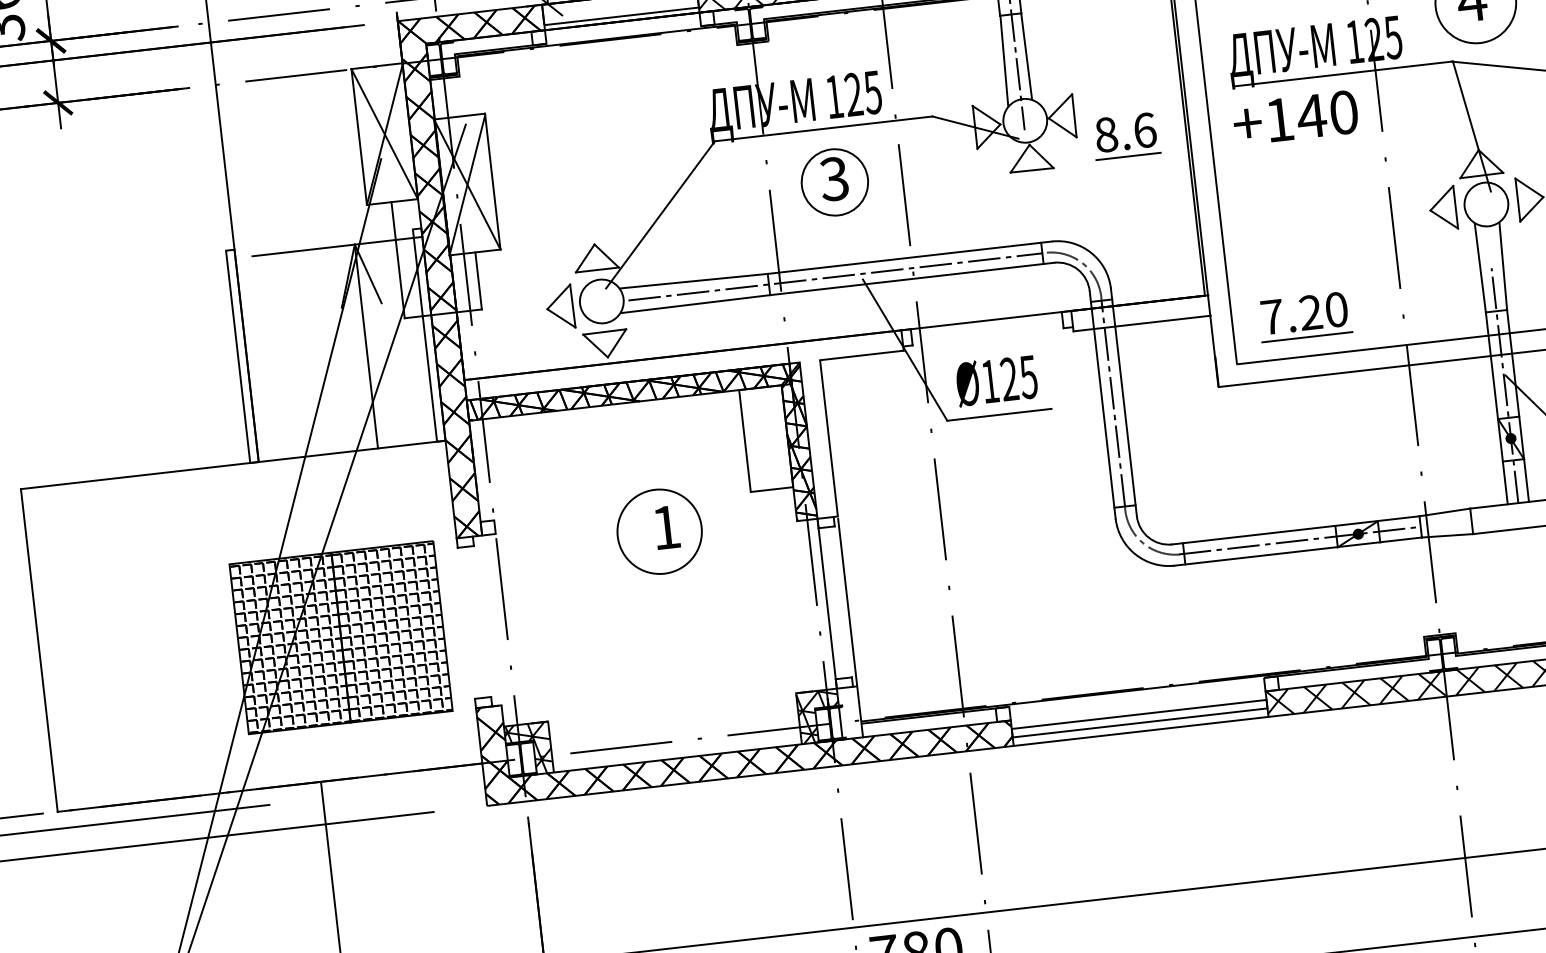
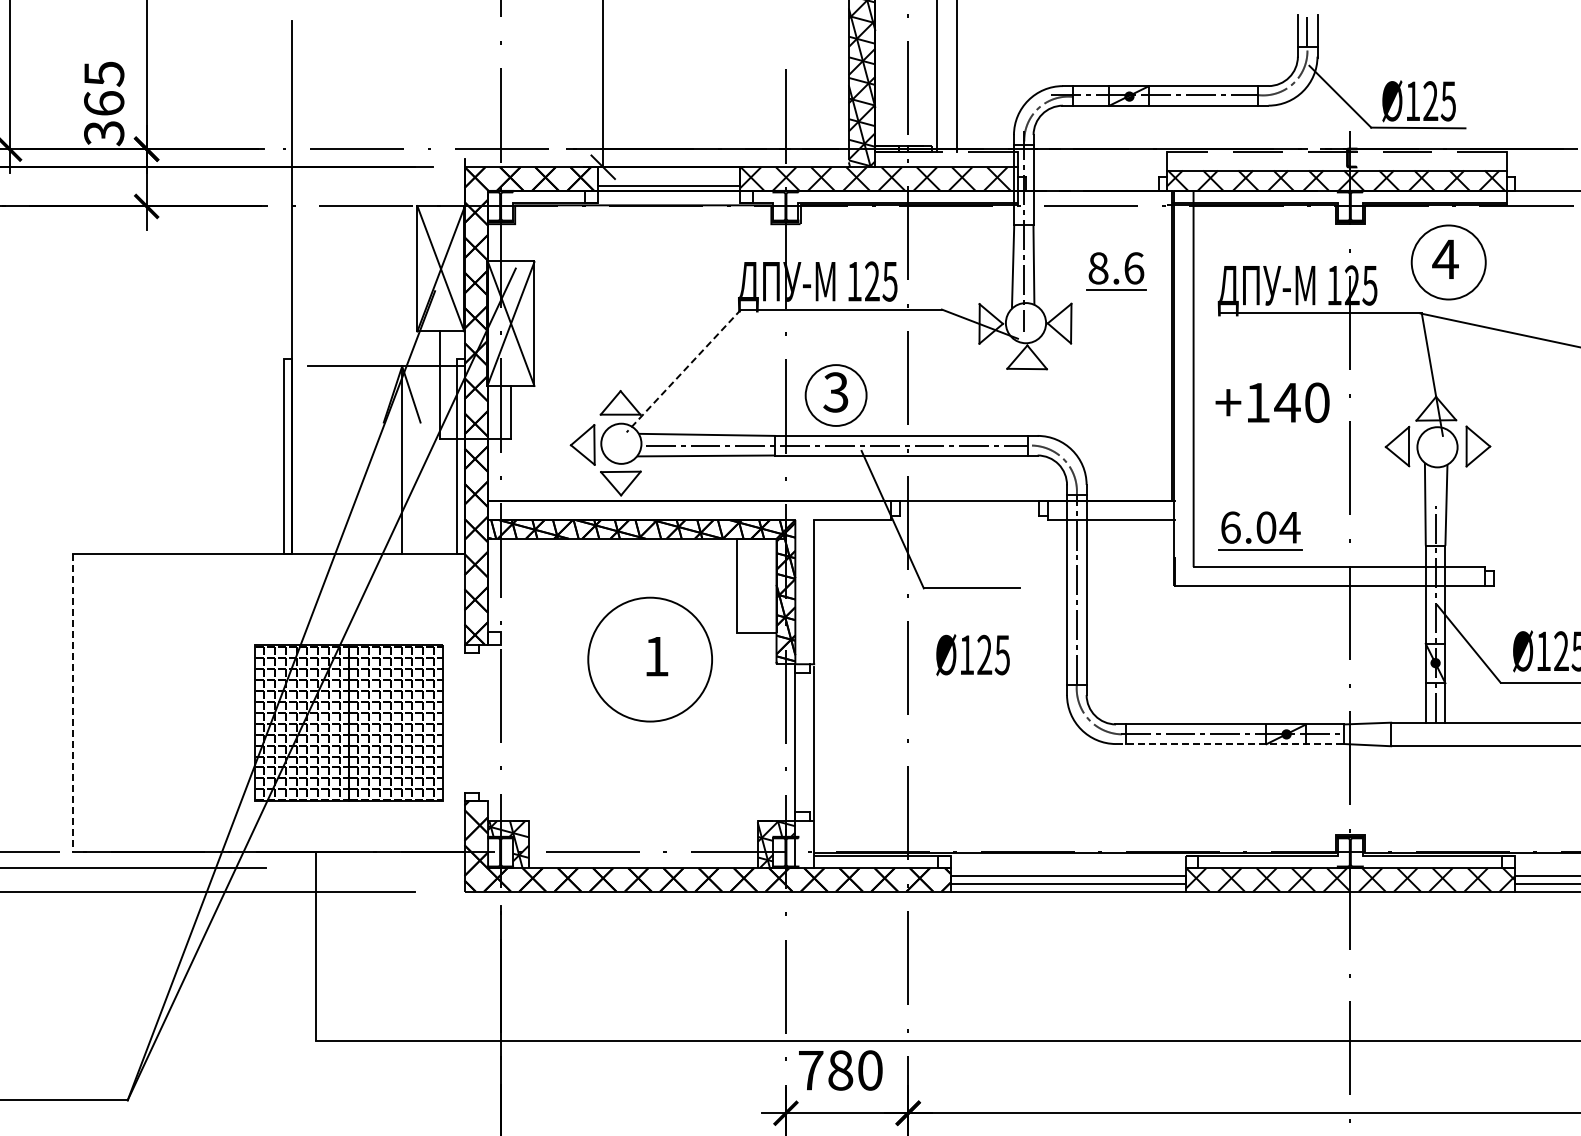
text: (1295, 117) -> (1272, 402), moved
part: (1127, 143) -> (1116, 278), moved
part: (834, 182) -> (835, 395), moved
line: (660, 215) -> (683, 371), solid -> dashed
text: (1304, 313) -> (1260, 527), 7.20 -> 6.04
text: (996, 381) -> (972, 655), moved
circle: (658, 531) -> (649, 659), size x1.6
line: (1298, 552) -> (1230, 744), solid -> dashed
line: (39, 650) -> (72, 703), solid -> dashed

